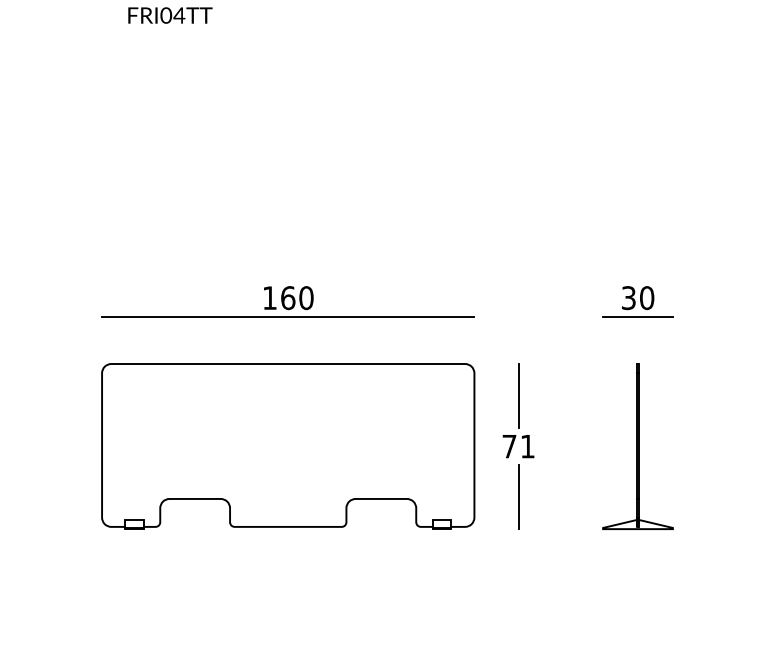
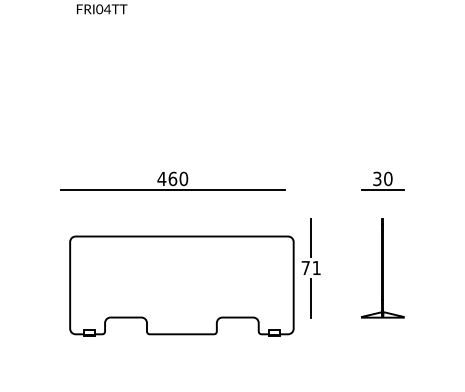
text: (269, 297) -> (161, 178), 160 -> 460
part: (287, 445) -> (181, 285), moved

